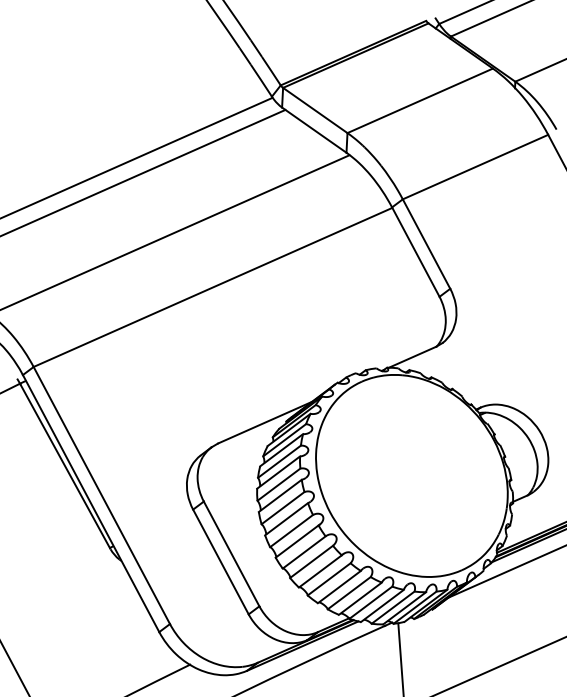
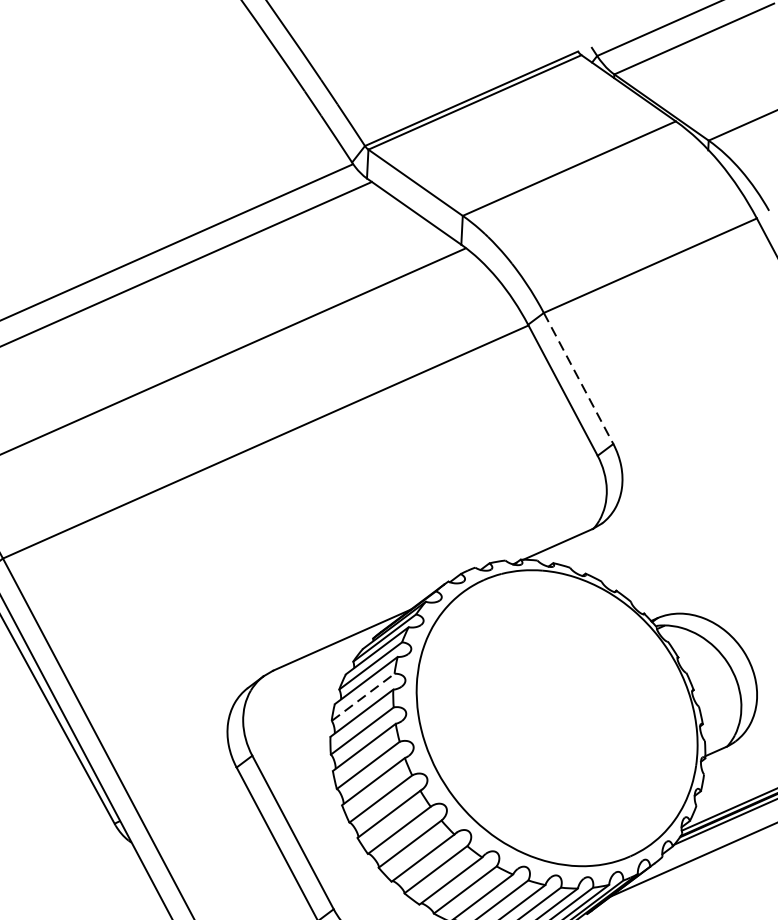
line: (426, 244) -> (578, 379), solid -> dashed
line: (279, 461) -> (363, 697), solid -> dashed

